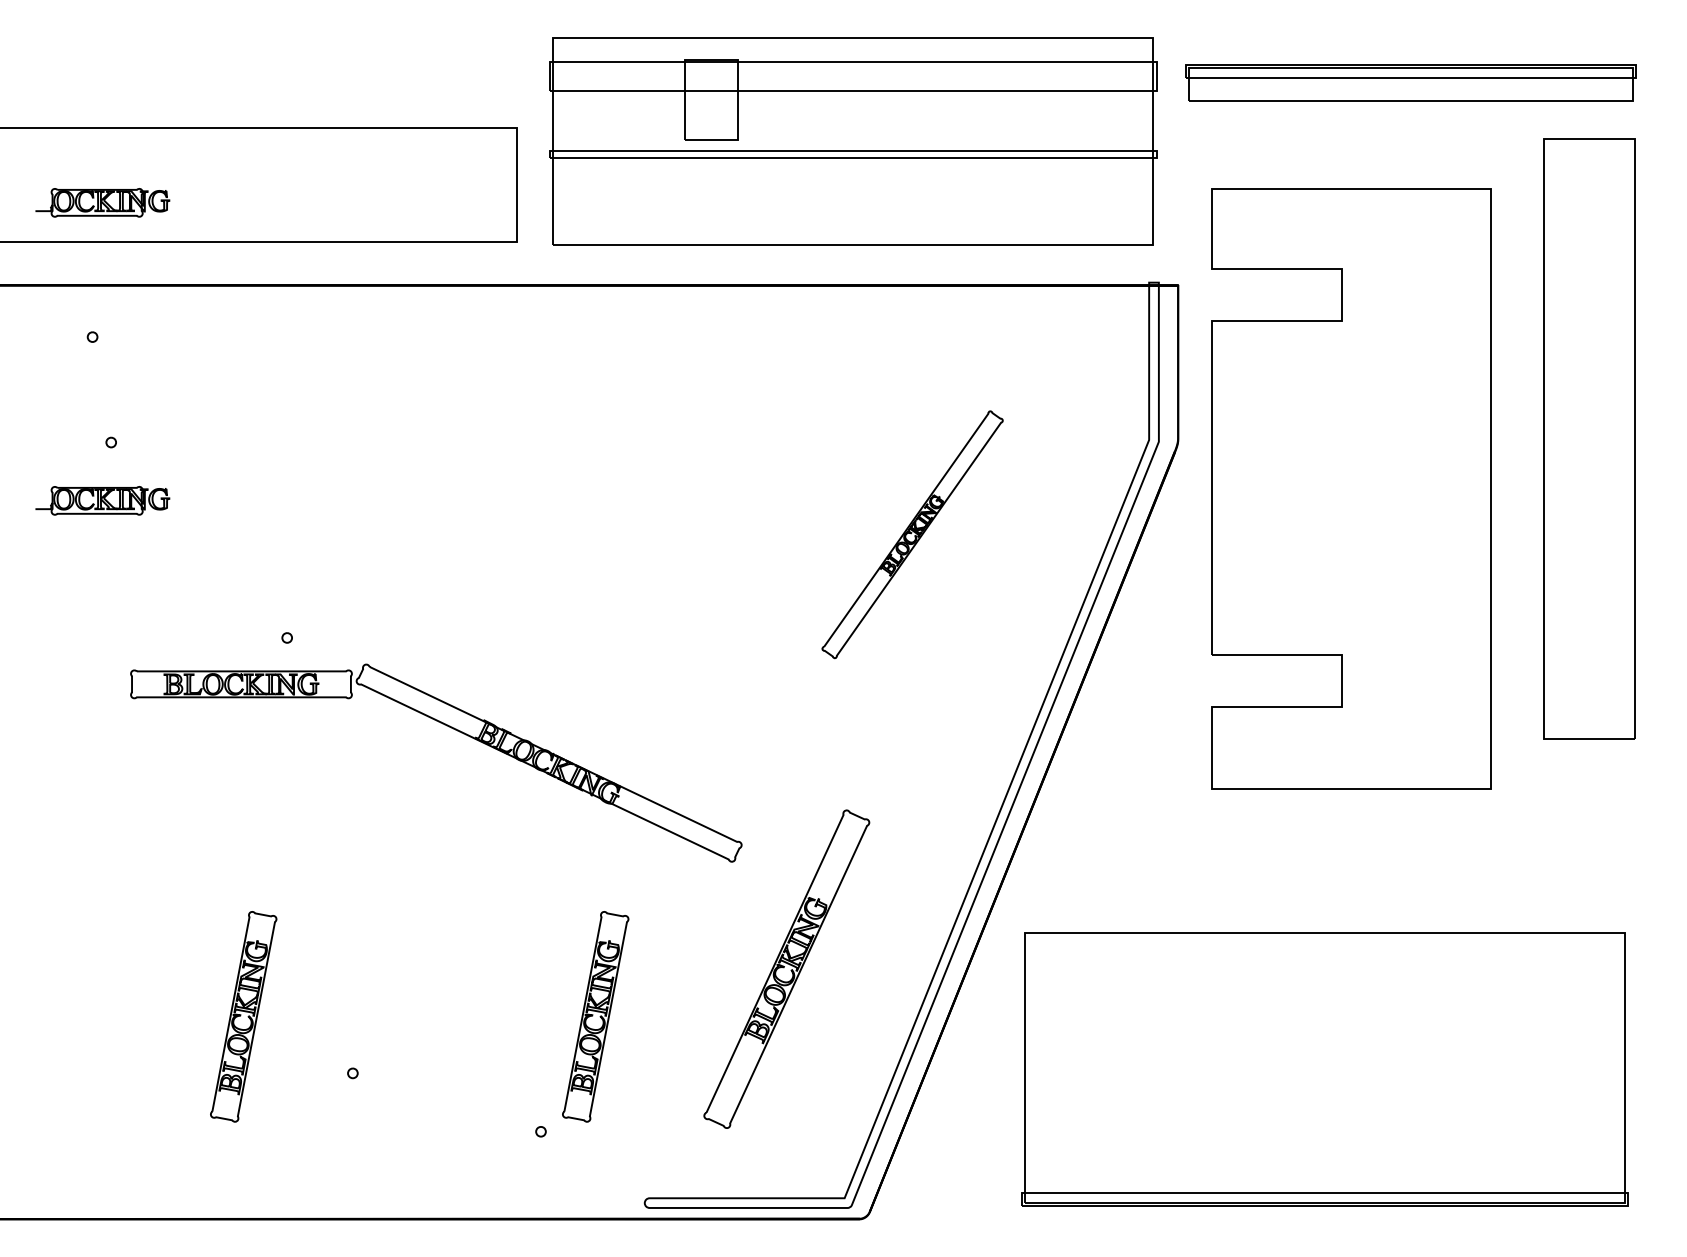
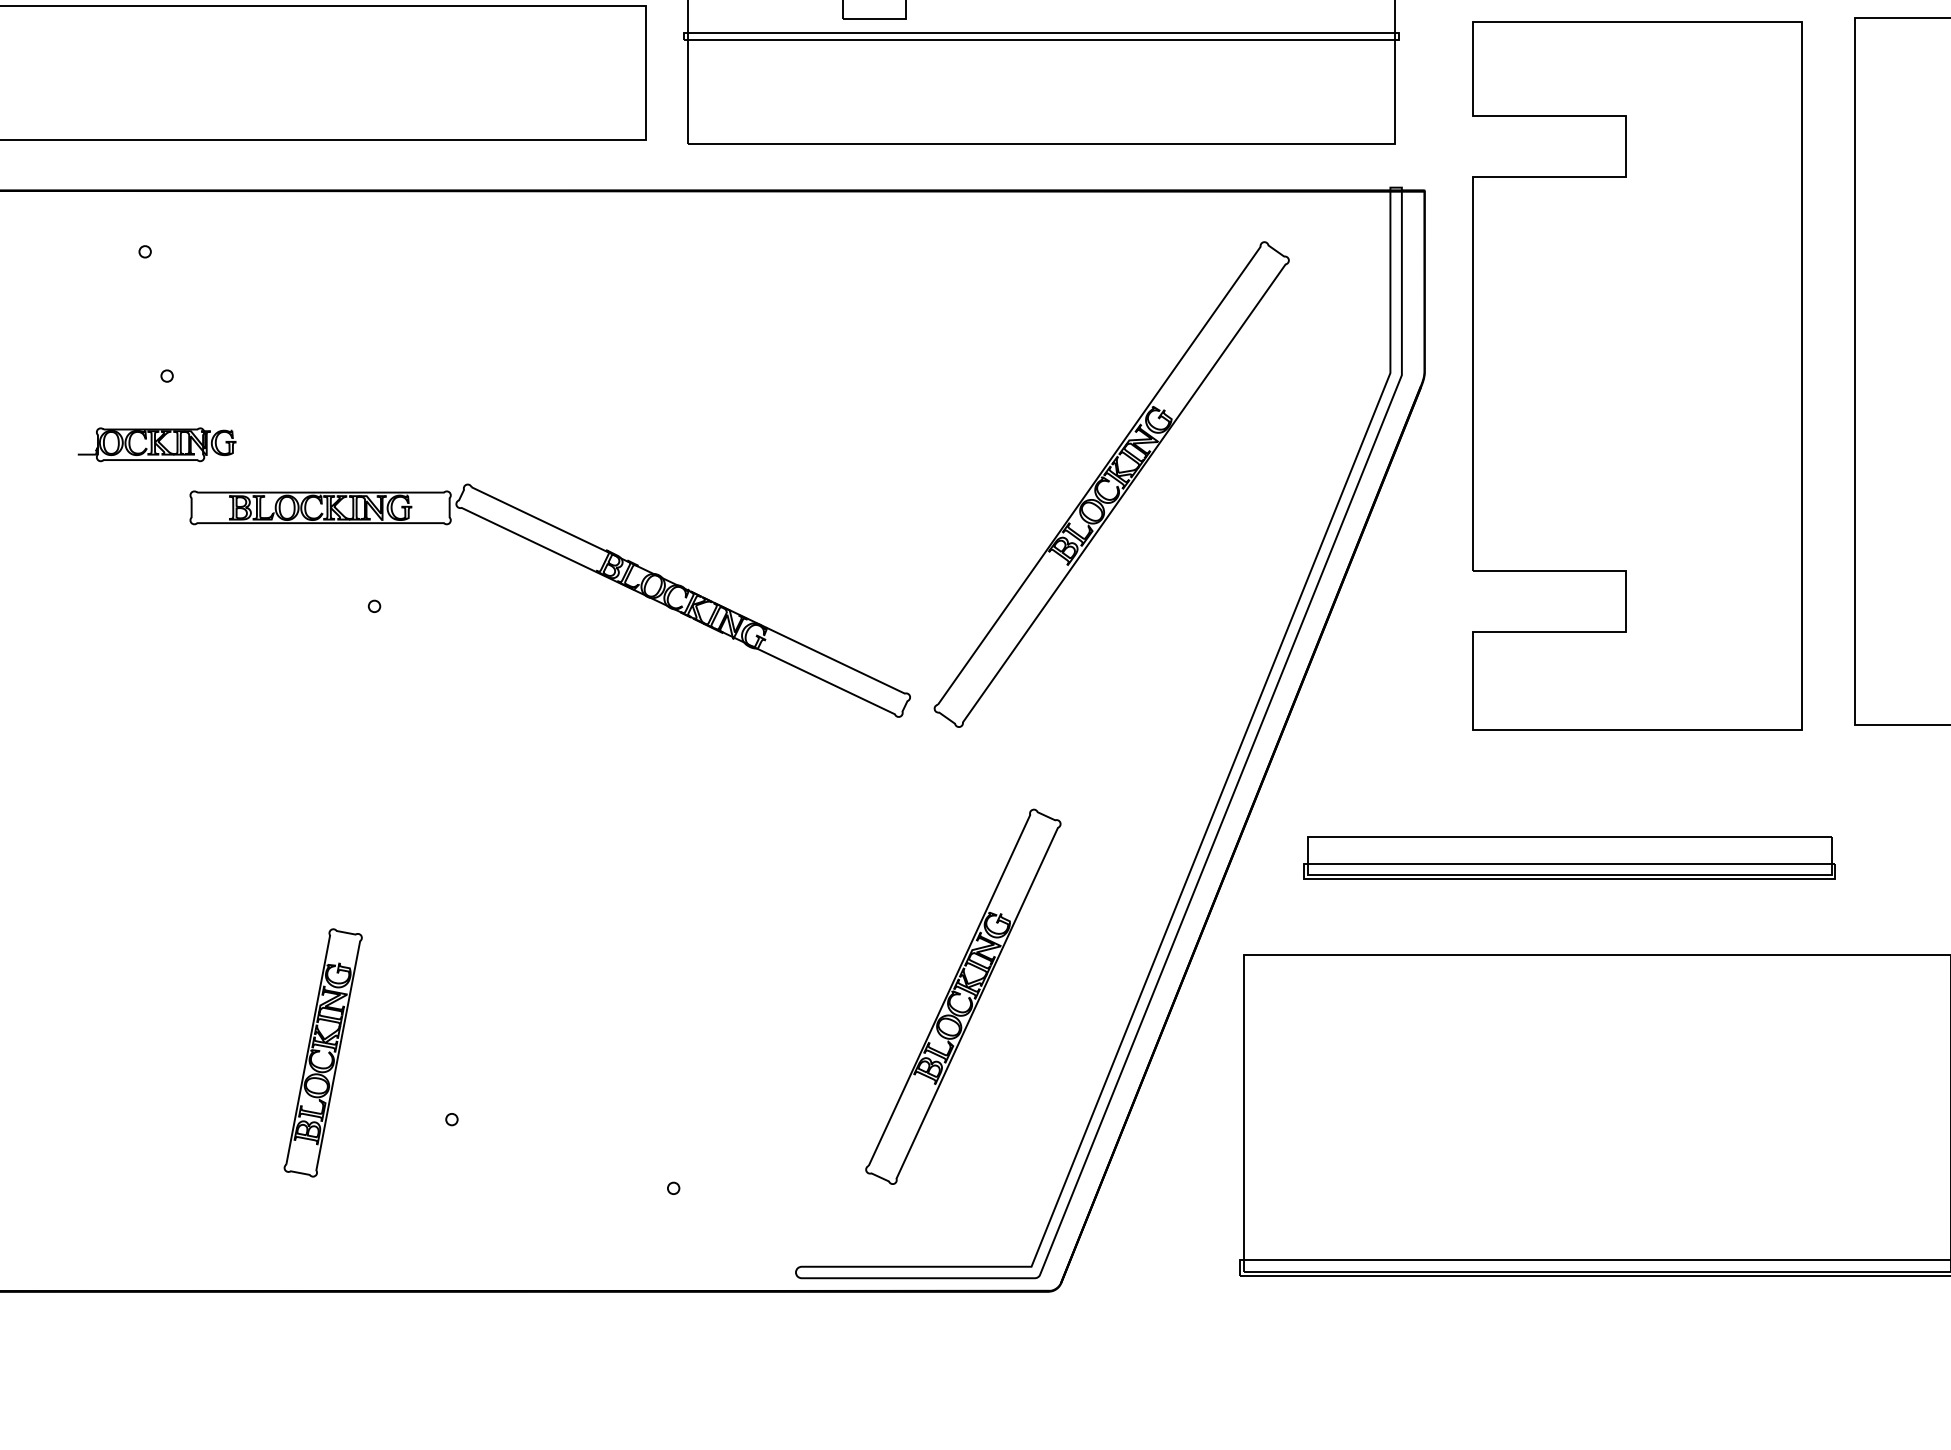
part: (102, 202) -> (156, 93), removed
part: (1351, 488) -> (1637, 374), moved
part: (912, 534) -> (1111, 484), size x1.67
part: (453, 729) -> (570, 561), moved
part: (1301, 851) -> (1569, 858), added
part: (595, 1016) -> (737, 1052), removed

